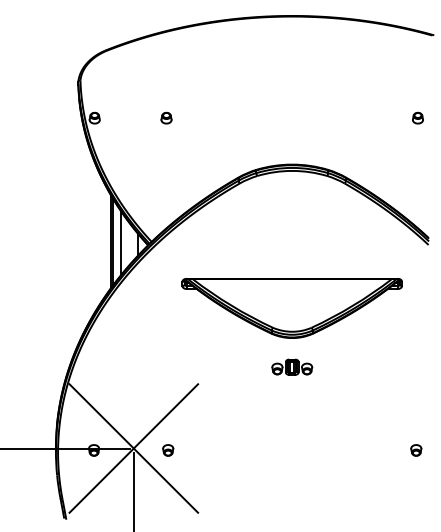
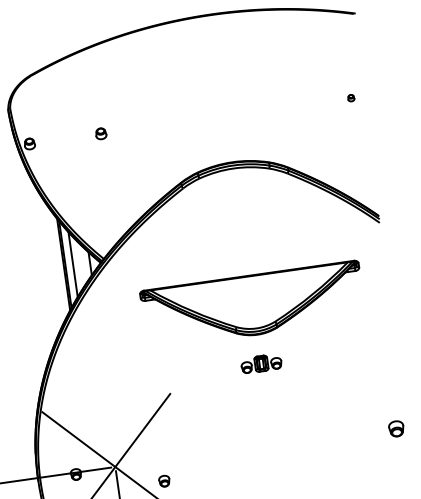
part: (417, 117) -> (350, 97), size x0.6
part: (168, 450) -> (164, 481), moved
part: (416, 450) -> (396, 428), size x1.4

